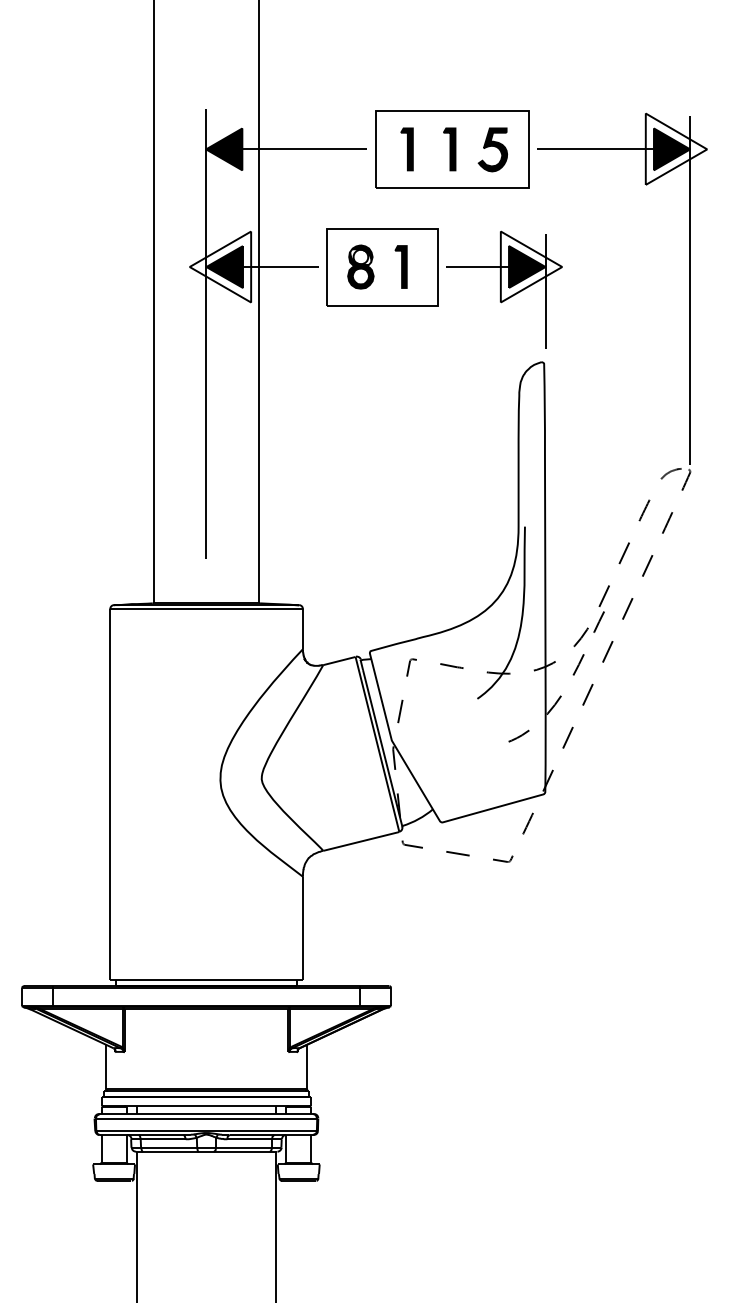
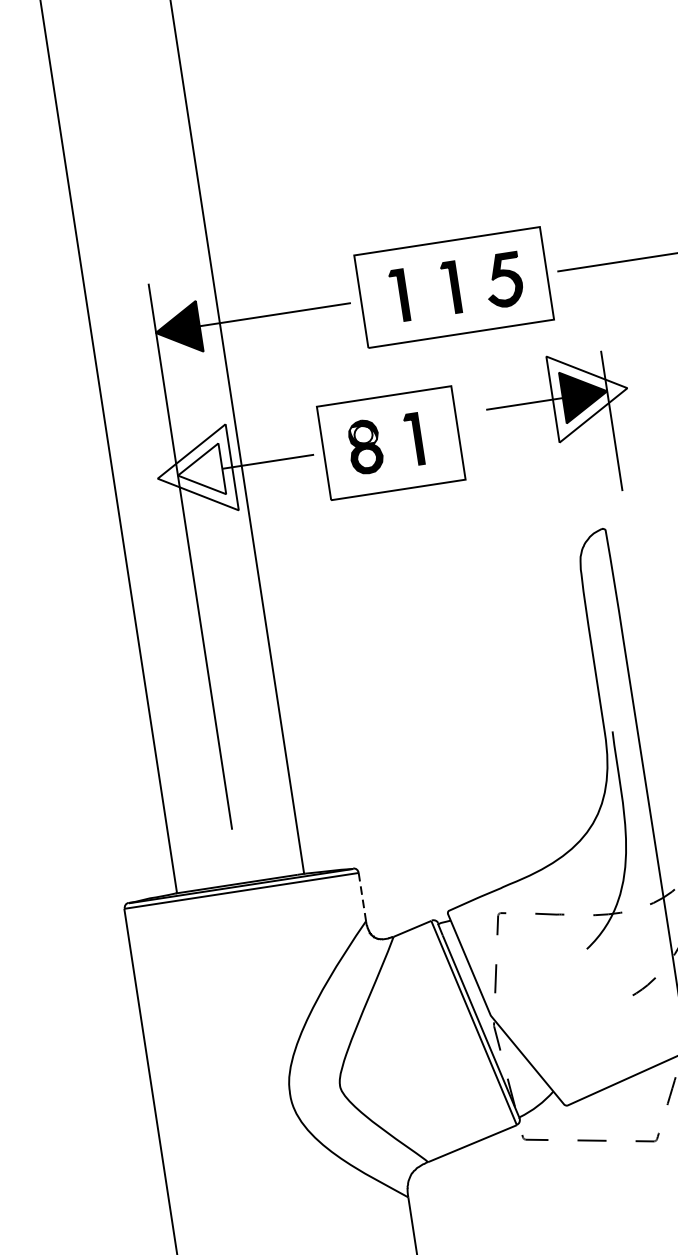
fill: (224, 266) -> (199, 471), removed
part: (504, 289) -> (561, 426), moved
line: (303, 629) -> (363, 897), solid -> dashed

